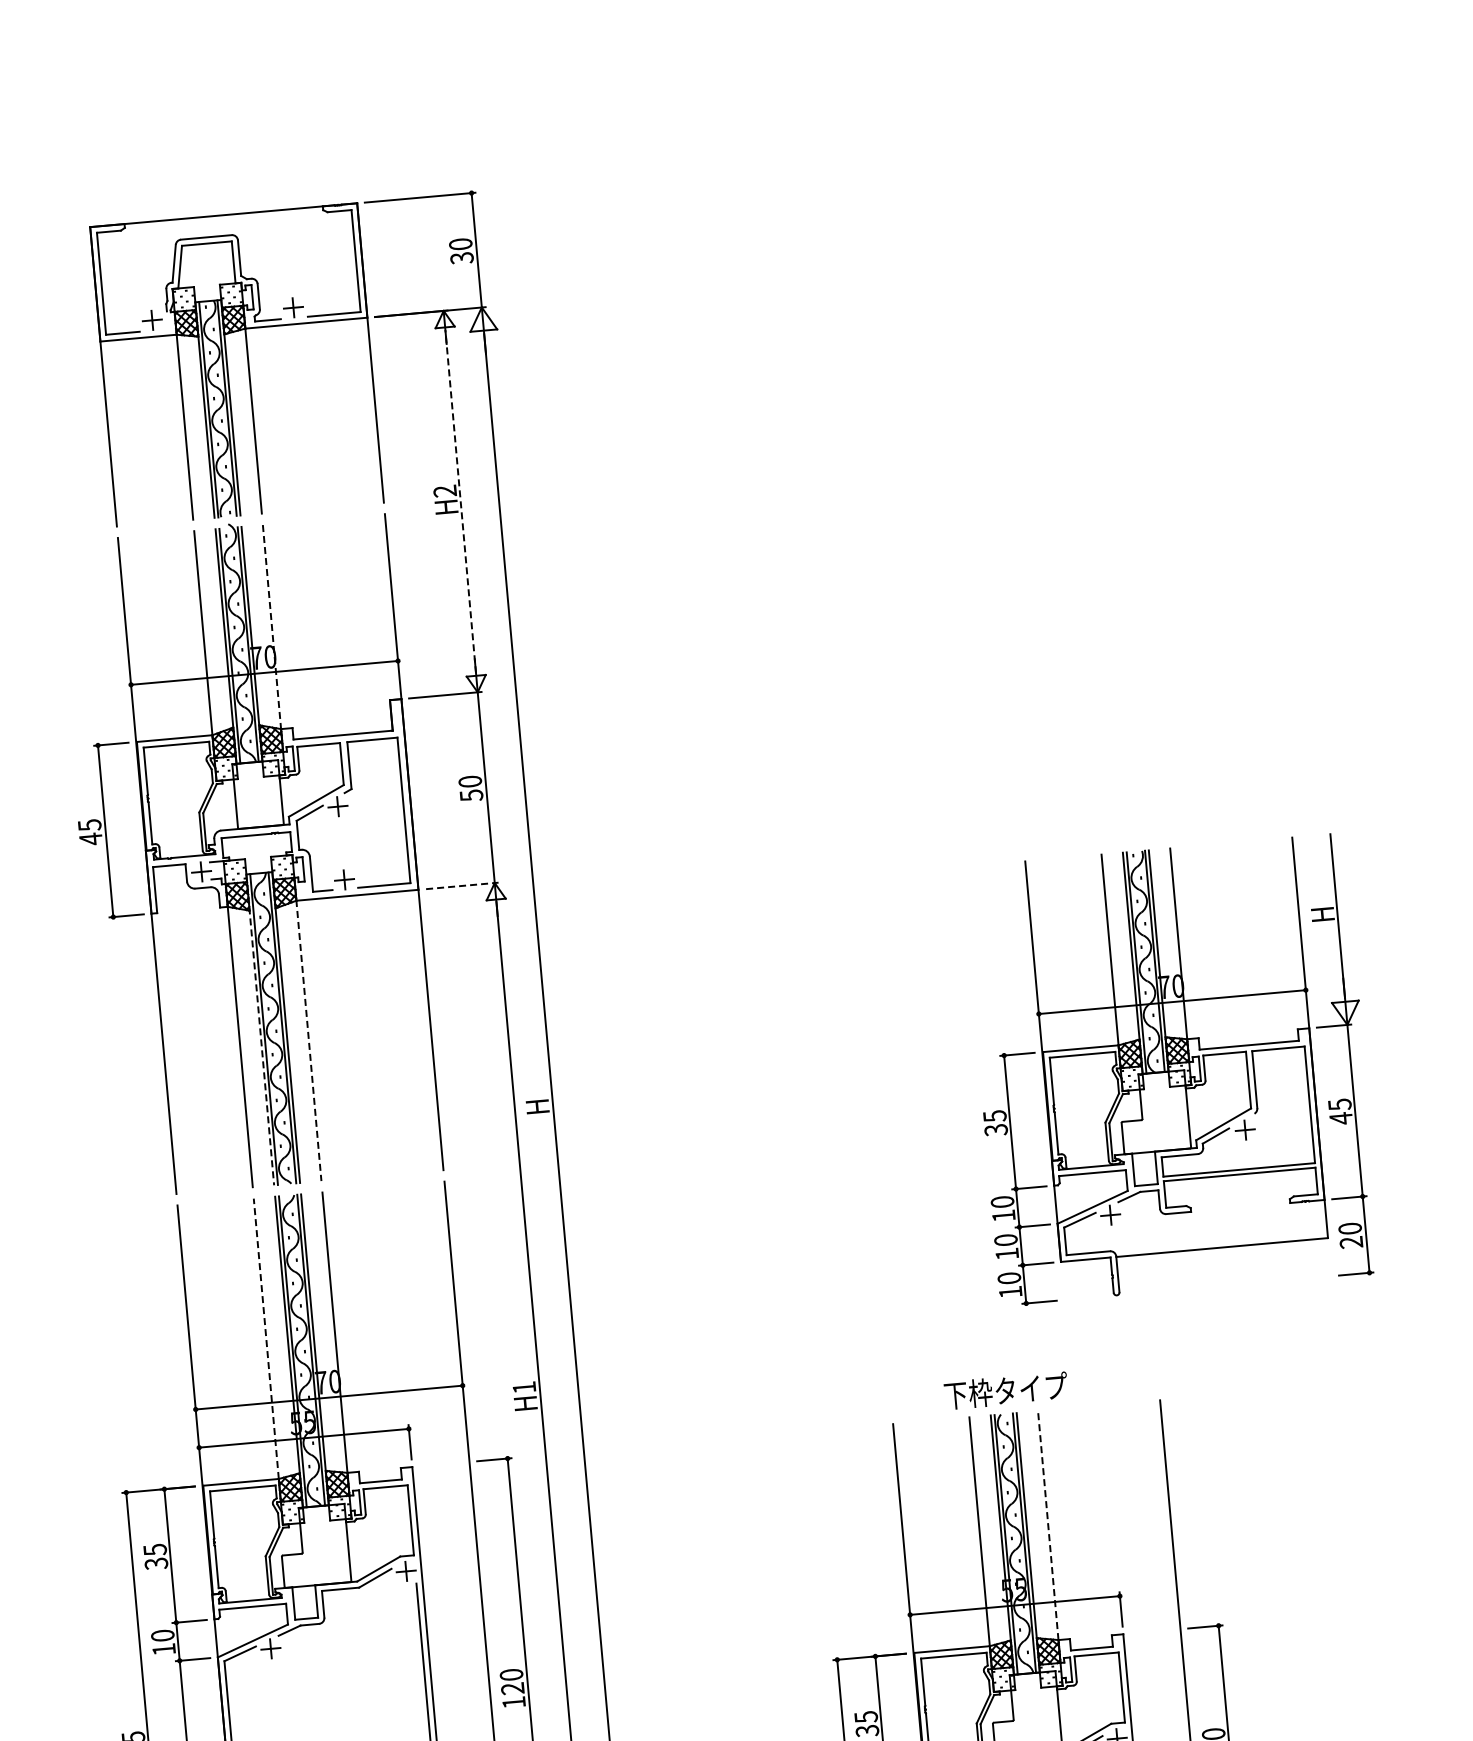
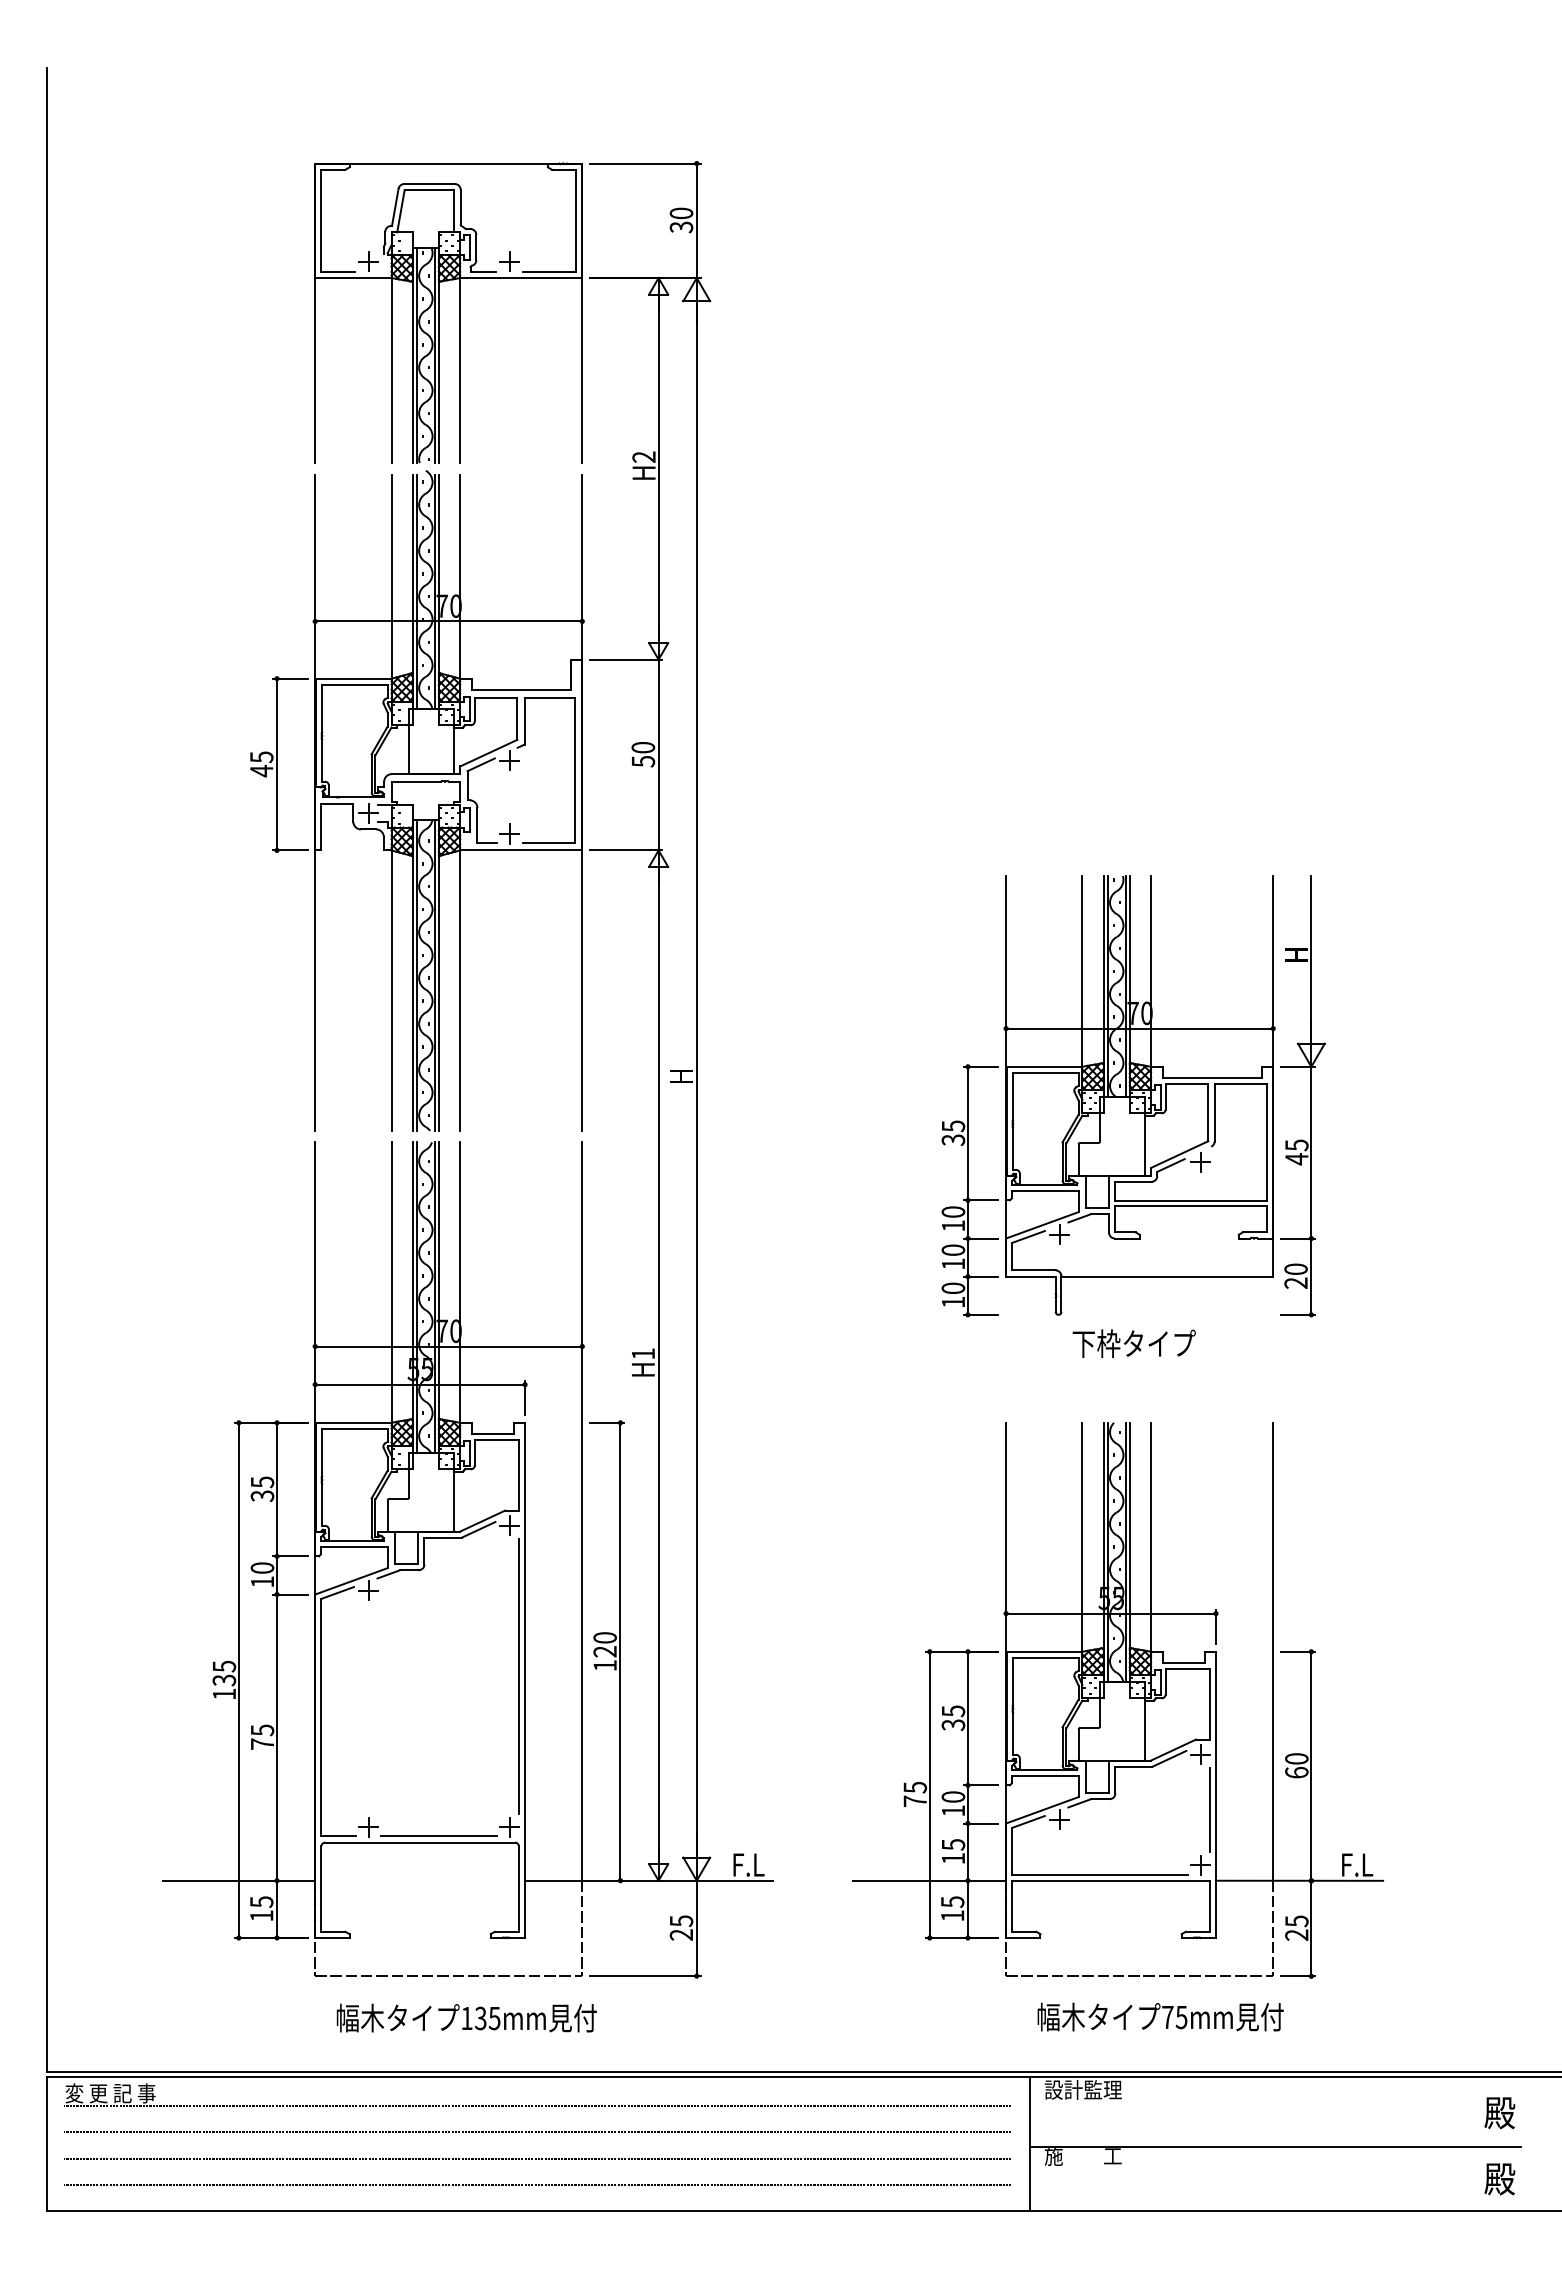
line: (460, 501) -> (658, 468), dashed -> solid
line: (272, 627) -> (460, 577), dashed -> solid
line: (462, 885) -> (626, 850), dashed -> solid
line: (259, 1029) -> (412, 975), dashed -> solid
line: (309, 1040) -> (460, 990), dashed -> solid
part: (1172, 1070) -> (1133, 1096), moved
line: (266, 1338) -> (391, 1282), dashed -> solid
text: (1005, 1390) -> (1133, 1343), moved
line: (1048, 1524) -> (1151, 1536), dashed -> solid

